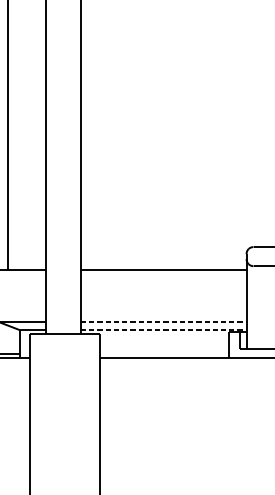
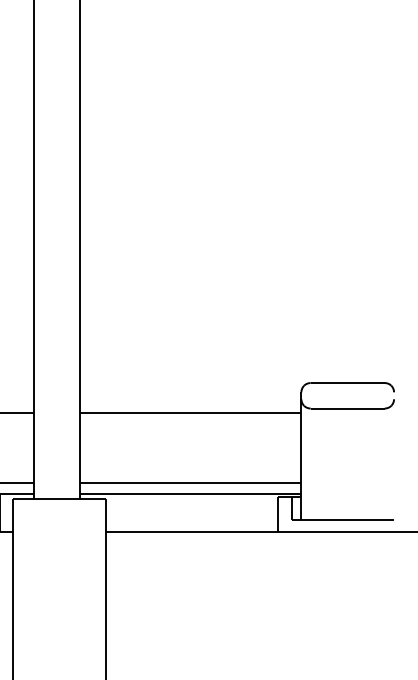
line: (163, 321) -> (190, 482), dashed -> solid
line: (163, 330) -> (190, 494), dashed -> solid

